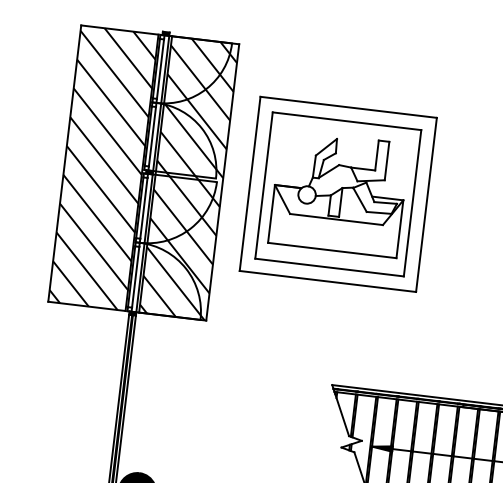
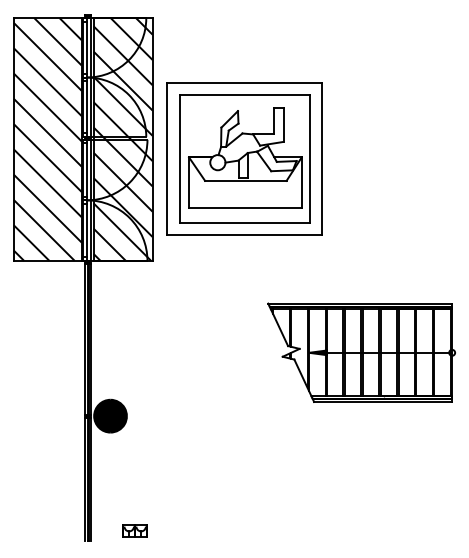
part: (337, 193) -> (244, 158), moved

